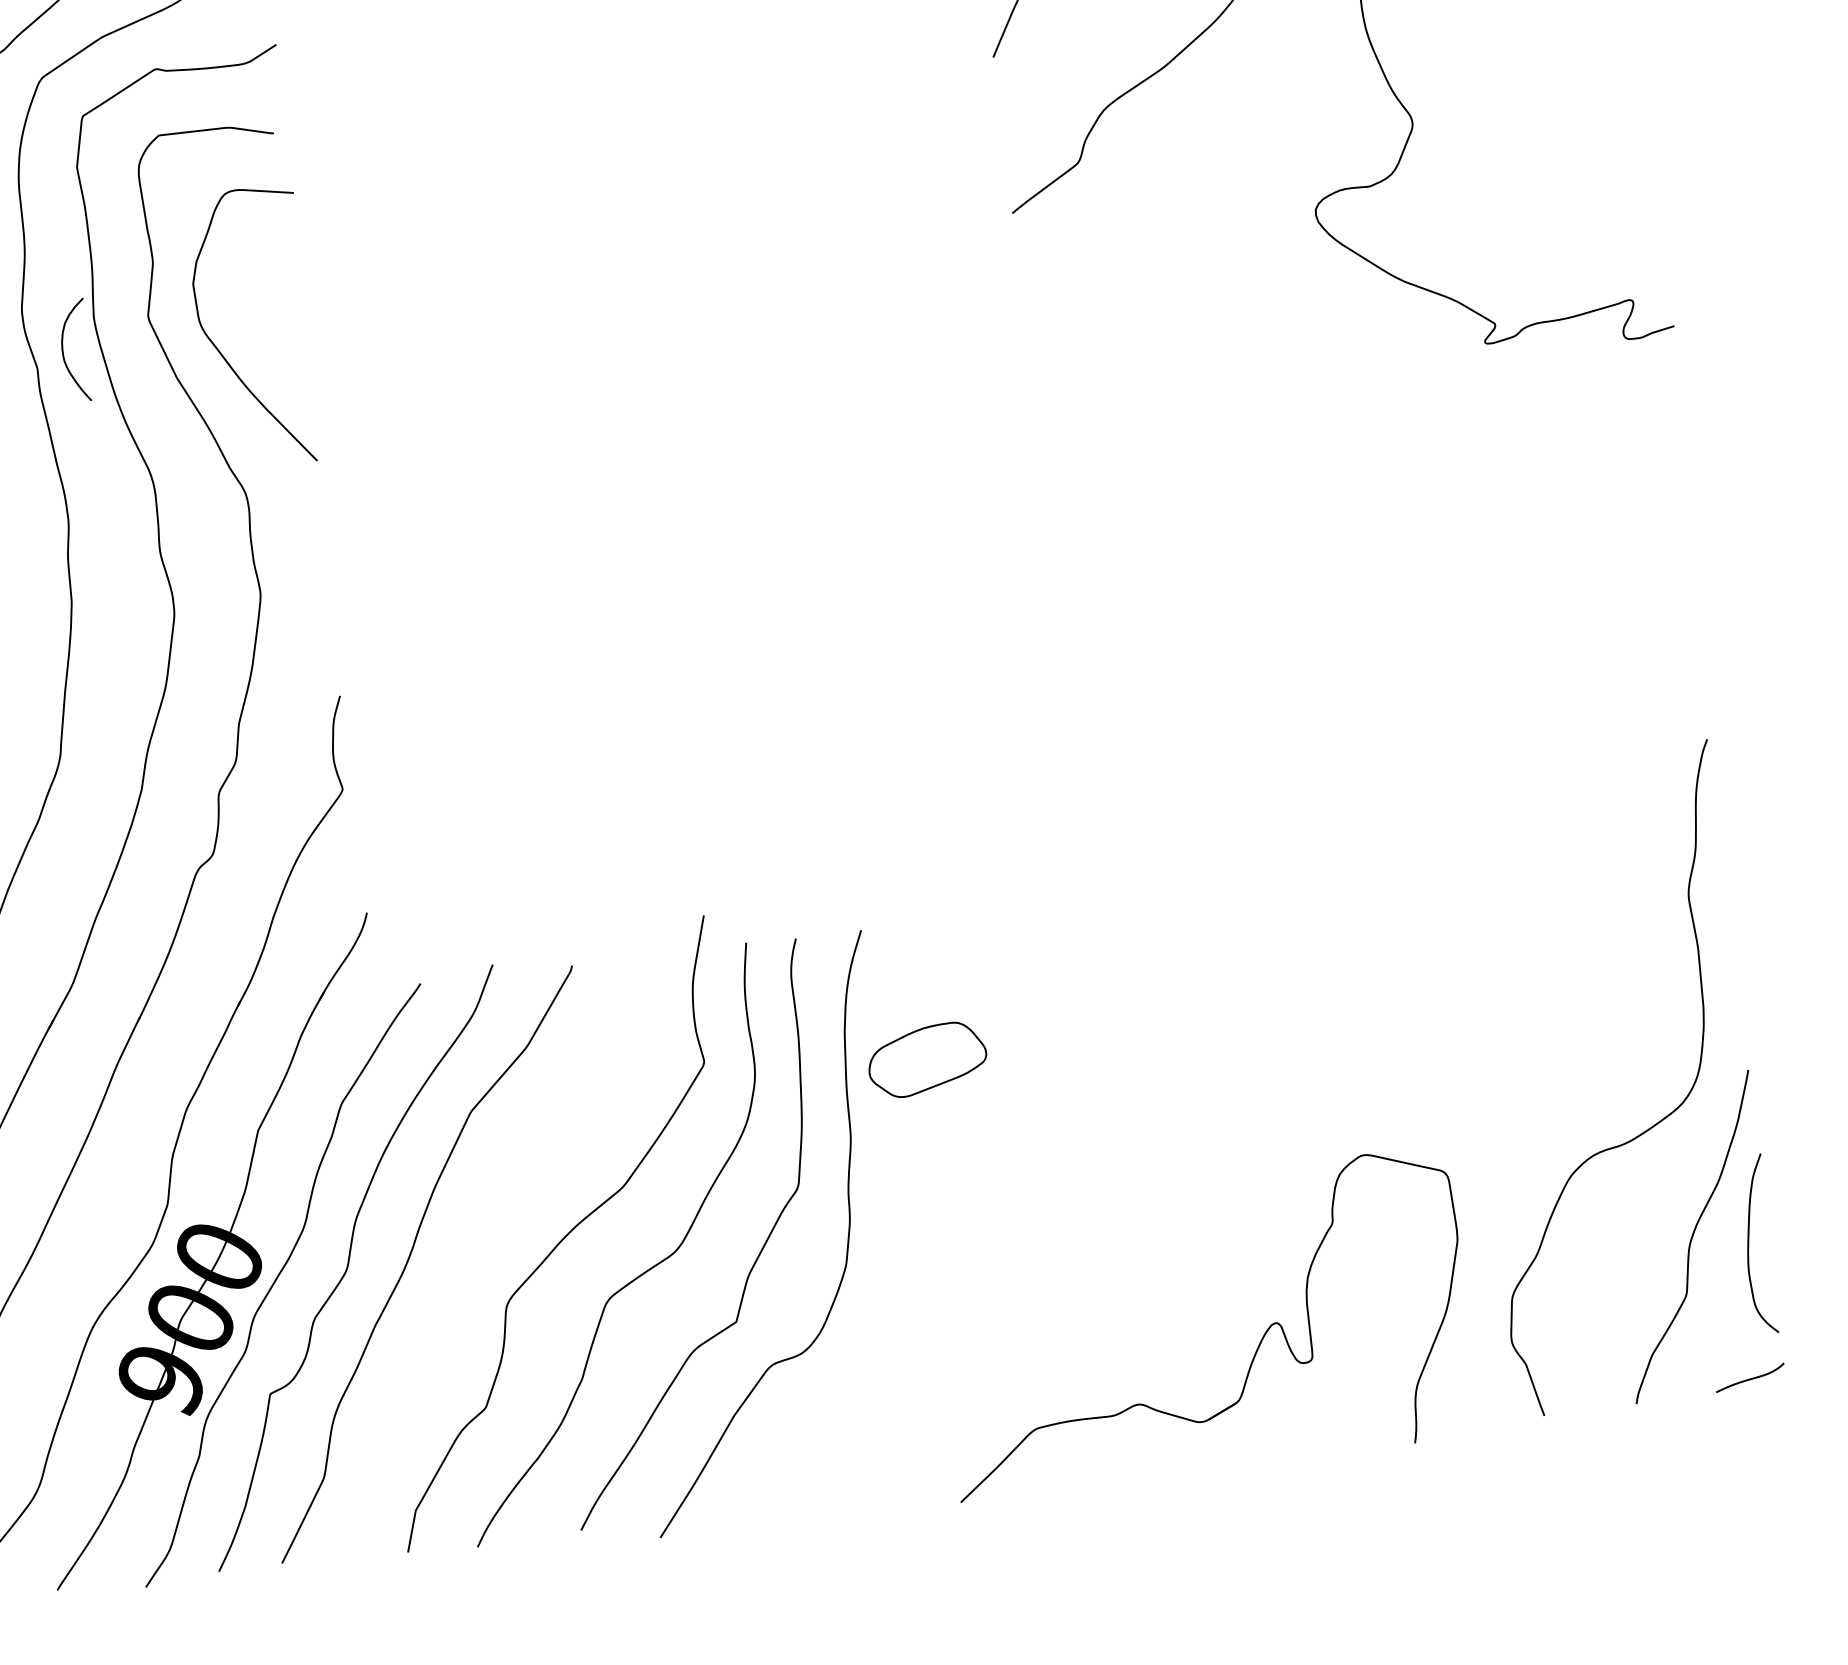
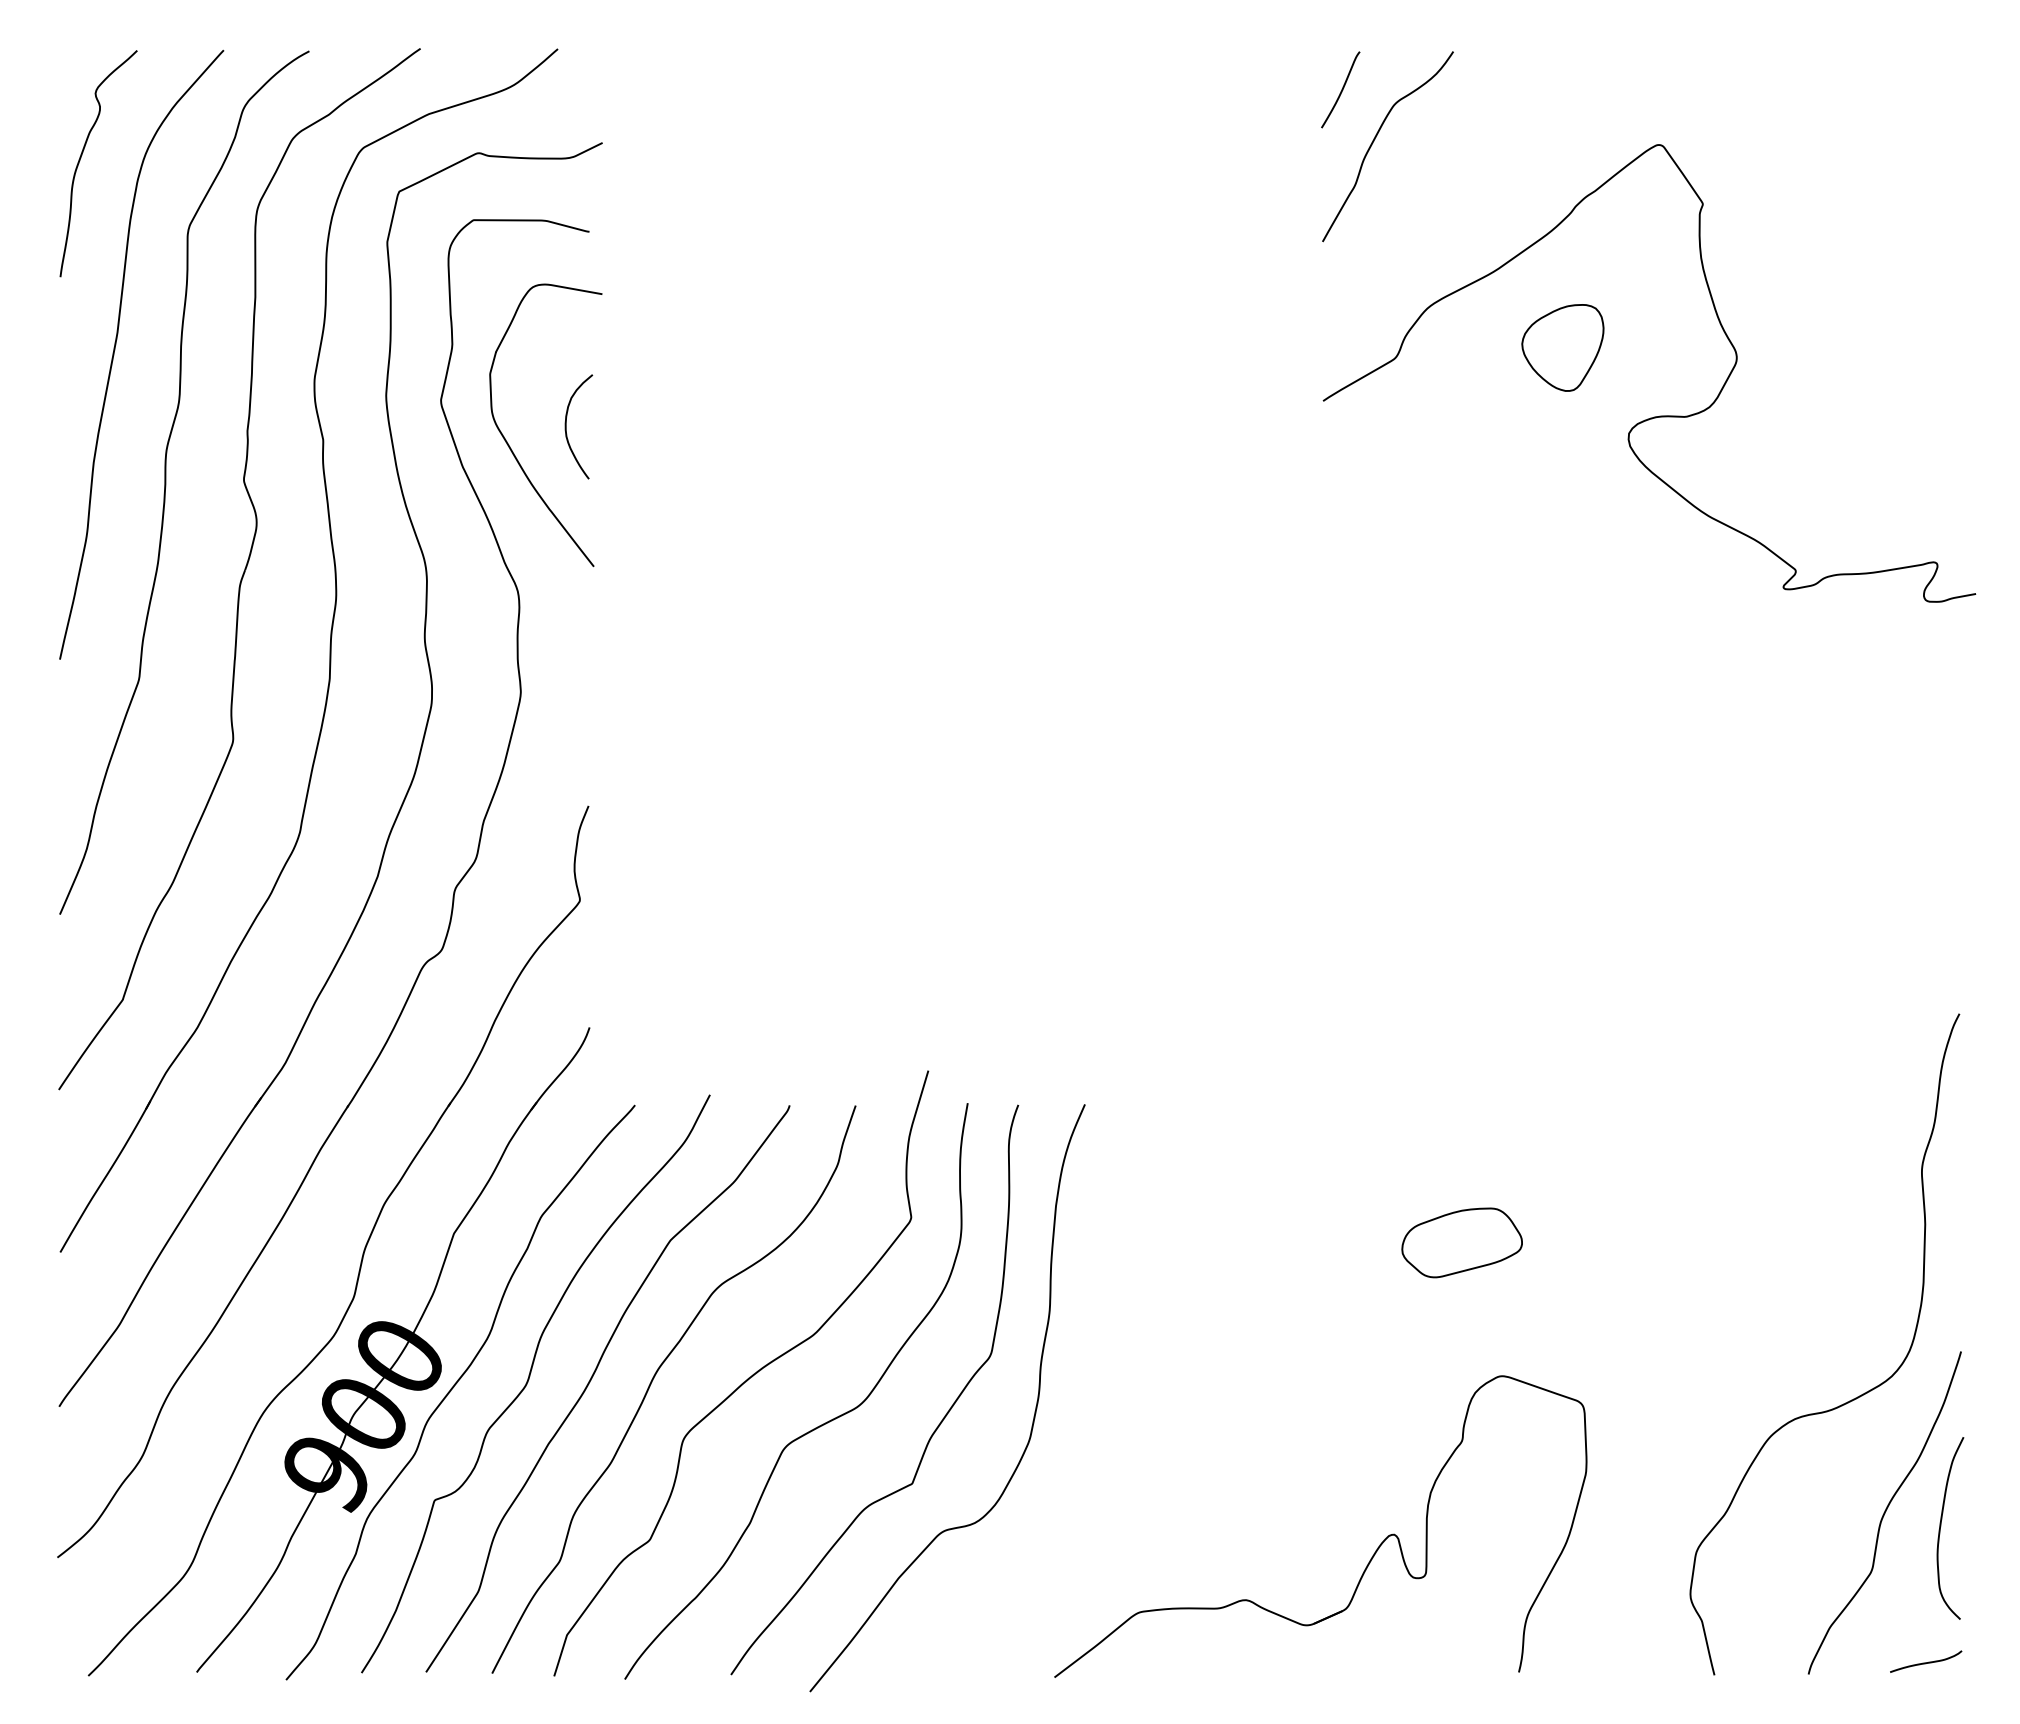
part: (1240, 133) -> (1562, 347), added
curve: (63, 351) -> (566, 426), moved
part: (926, 1059) -> (1461, 1242), moved
curve: (470, 1251) -> (653, 1380), added
part: (1256, 1349) -> (1370, 1558), moved

